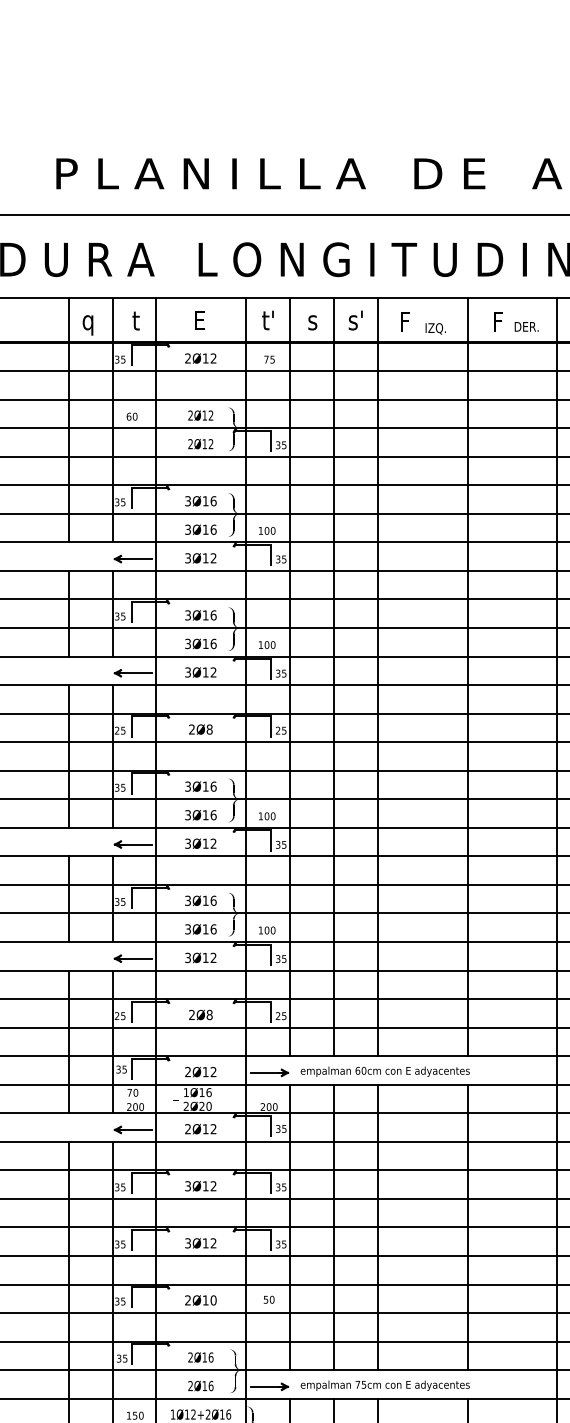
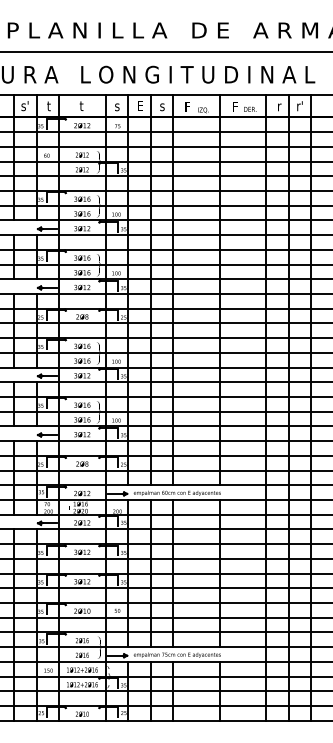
text: (199, 319) -> (81, 105), E -> t
text: (267, 321) -> (116, 106), t' -> s
text: (311, 321) -> (139, 106), s -> E
text: (354, 321) -> (161, 106), s' -> s
text: (88, 323) -> (24, 107), q -> s'

